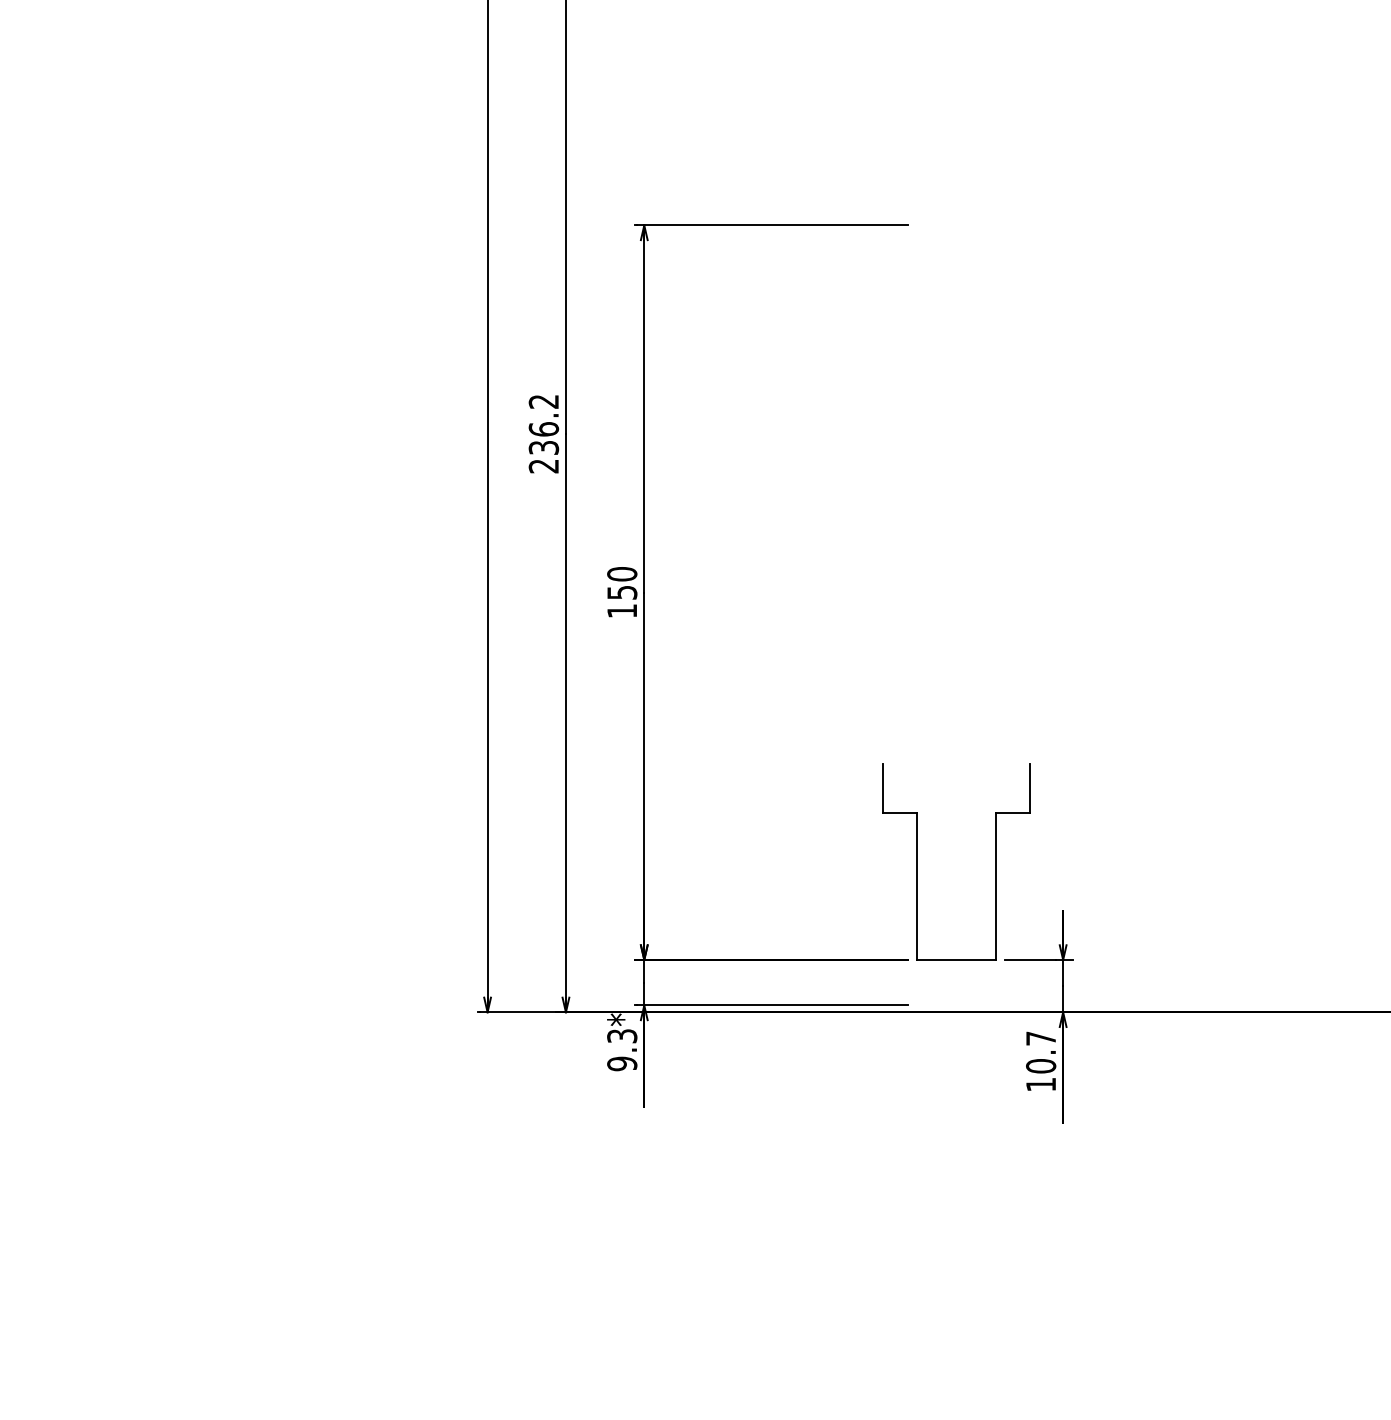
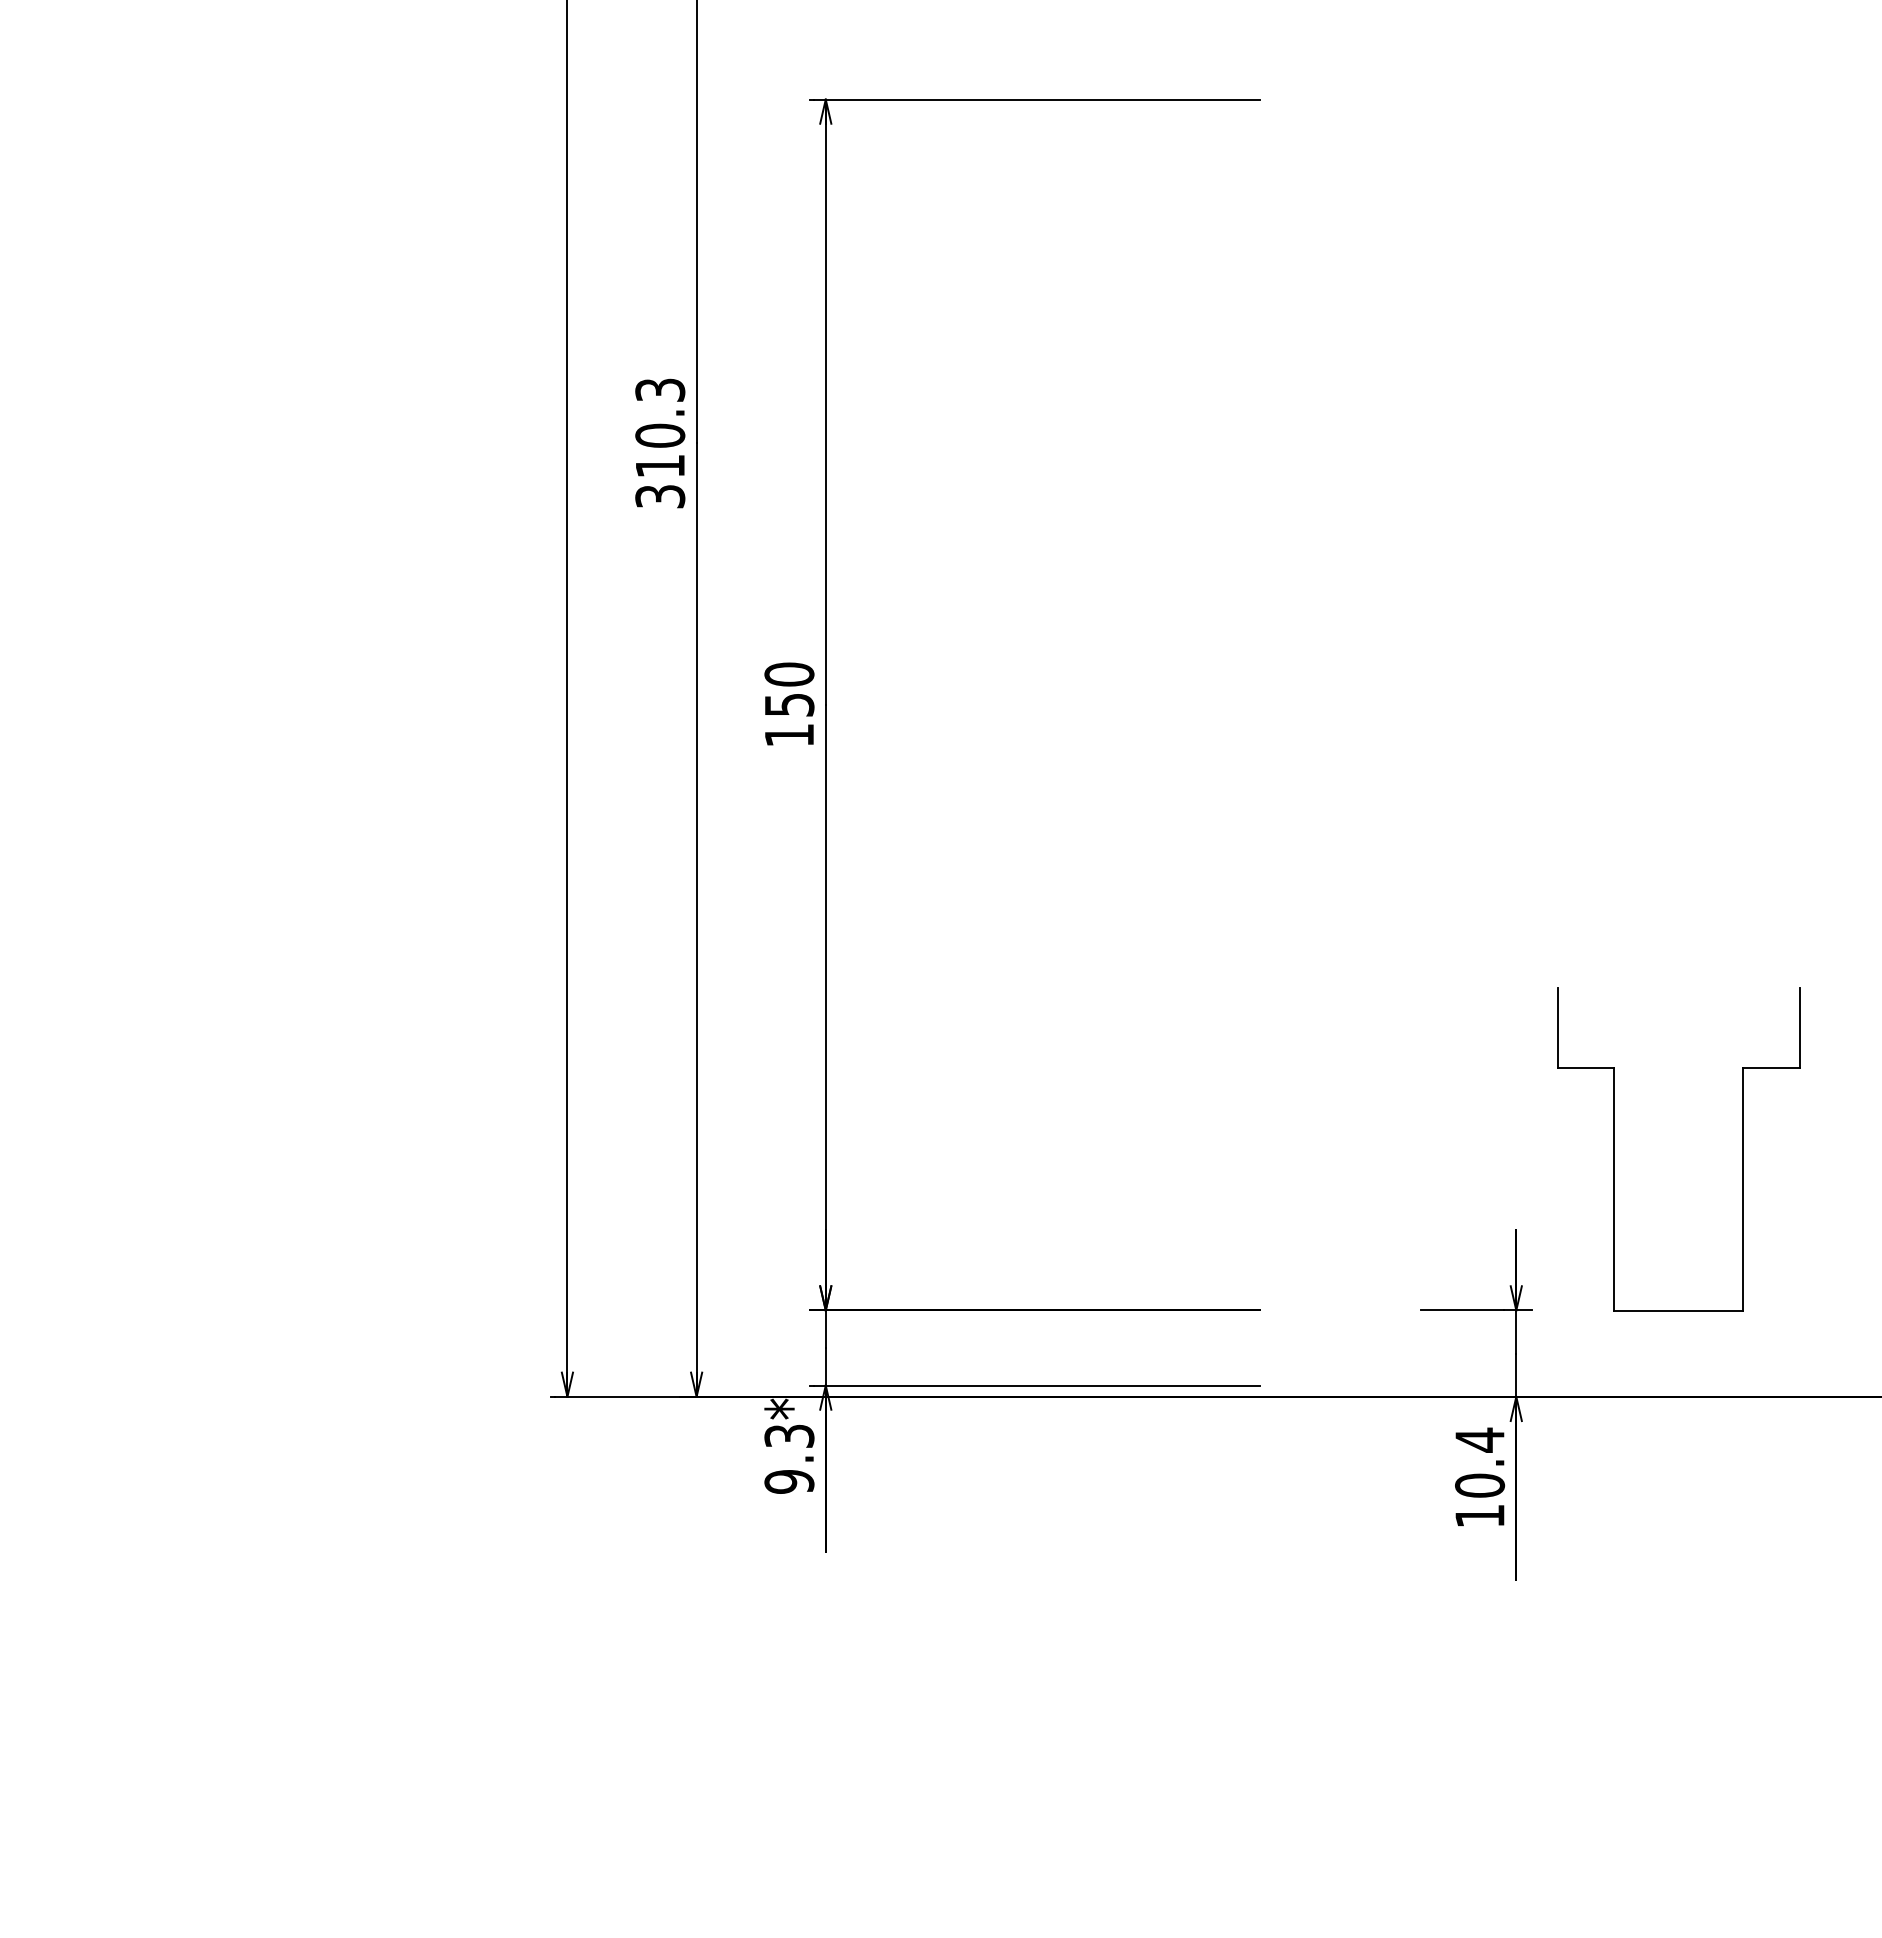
text: (543, 433) -> (659, 442), 236.2 -> 310.3
part: (917, 861) -> (1614, 1148), moved
text: (1040, 1038) -> (1478, 1439), 10.7 -> 10.4

